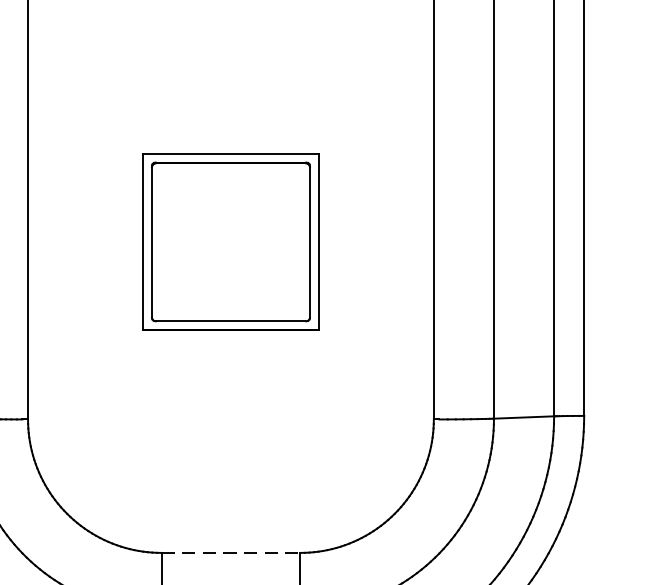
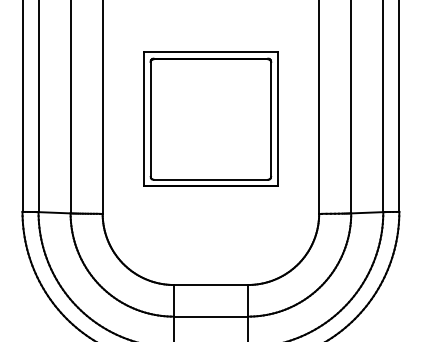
part: (230, 240) -> (210, 118), size x1.43
line: (232, 553) -> (211, 285), dashed -> solid

